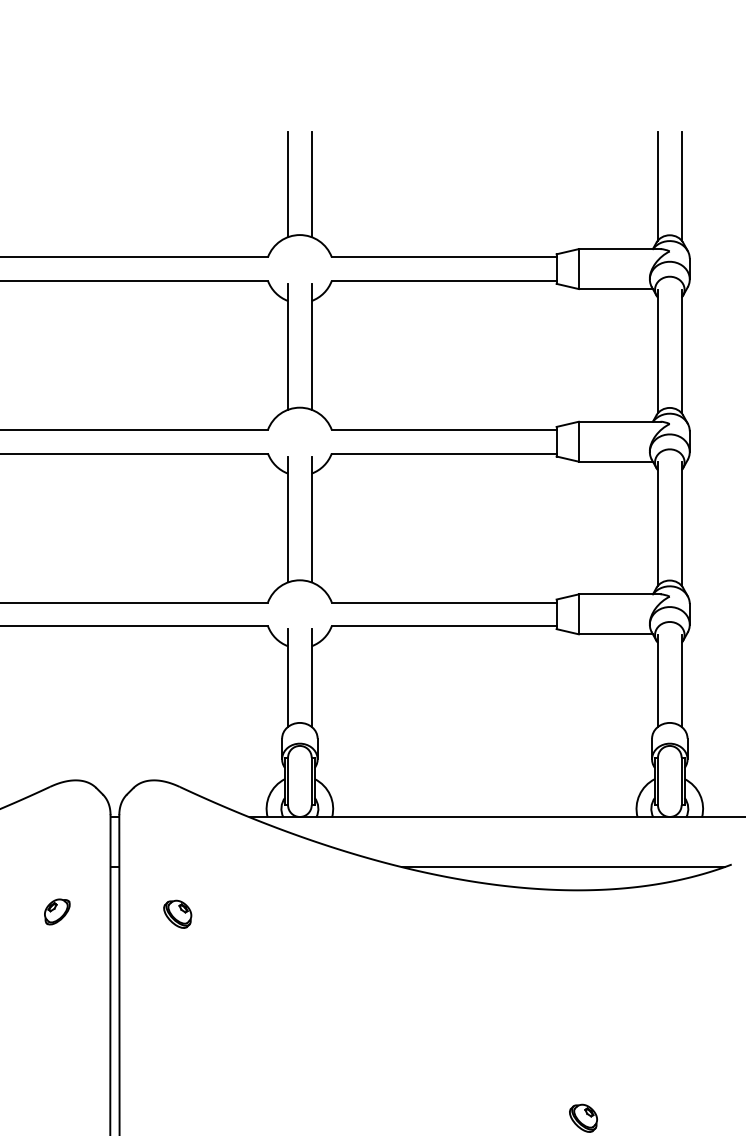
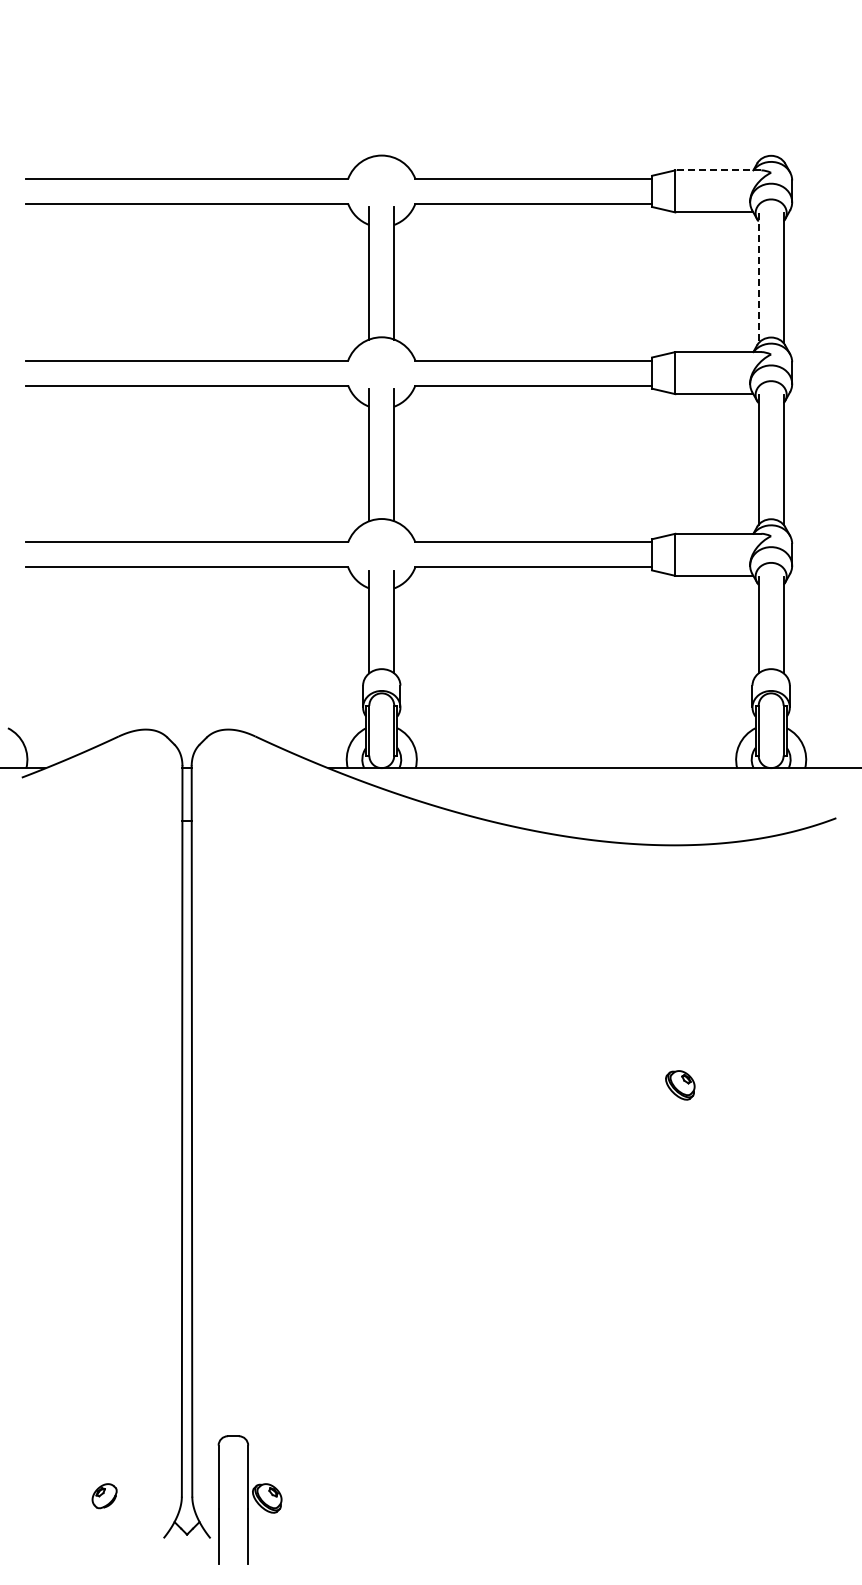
line: (288, 184) -> (369, 102), removed
line: (311, 184) -> (394, 102), removed
line: (657, 186) -> (758, 104), removed
line: (681, 186) -> (783, 104), removed
line: (619, 249) -> (718, 170), solid -> dashed
line: (657, 351) -> (758, 278), solid -> dashed
line: (563, 866) -> (659, 820), removed
part: (57, 912) -> (126, 868), removed
part: (178, 914) -> (253, 870), removed

